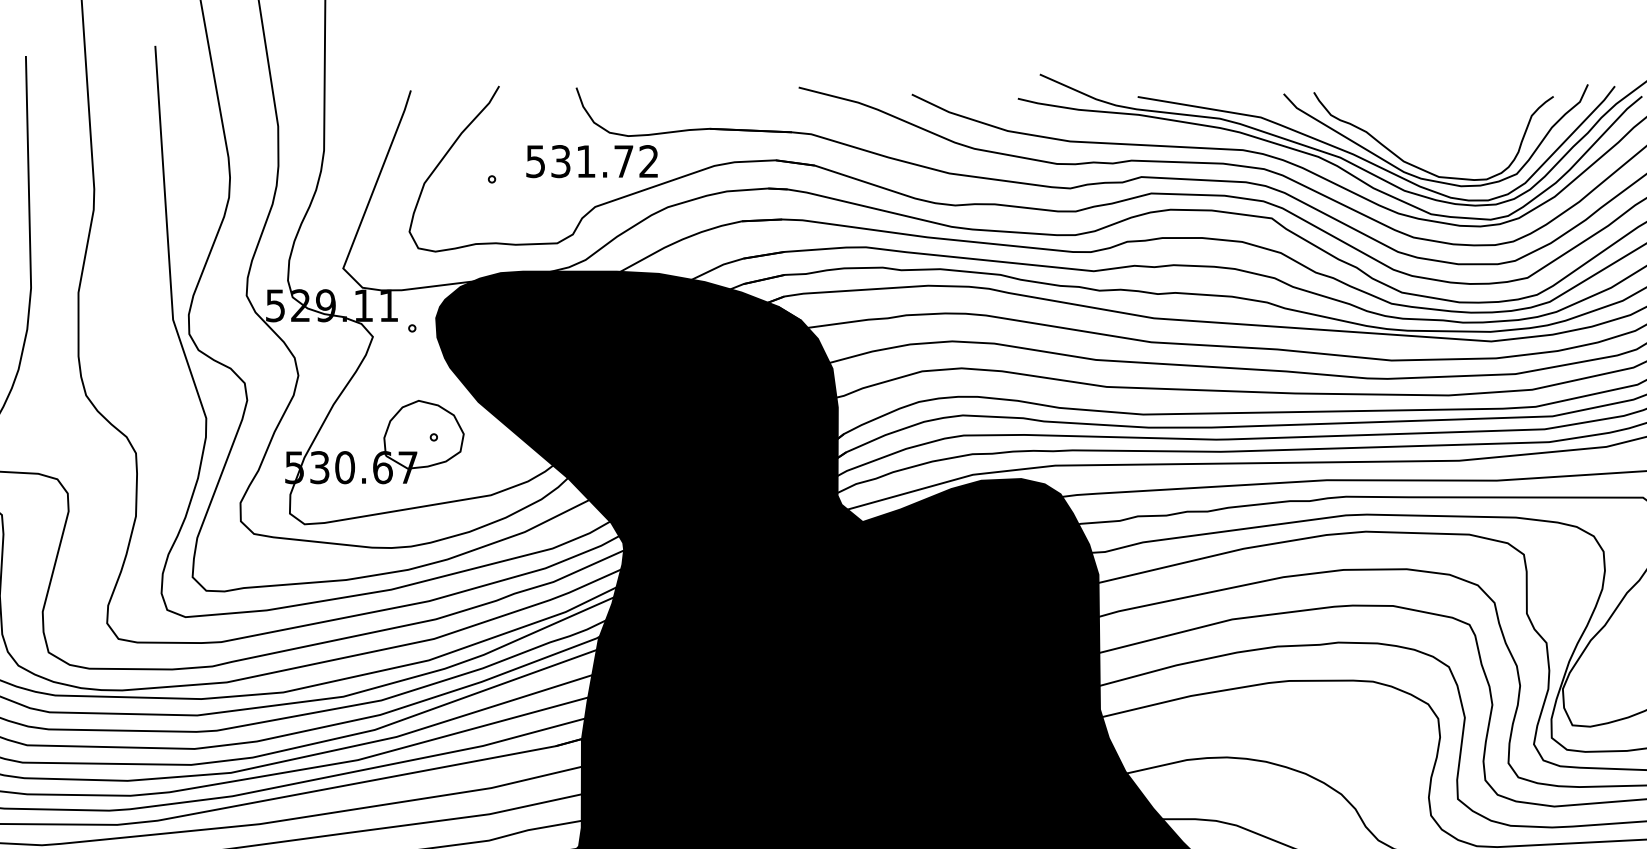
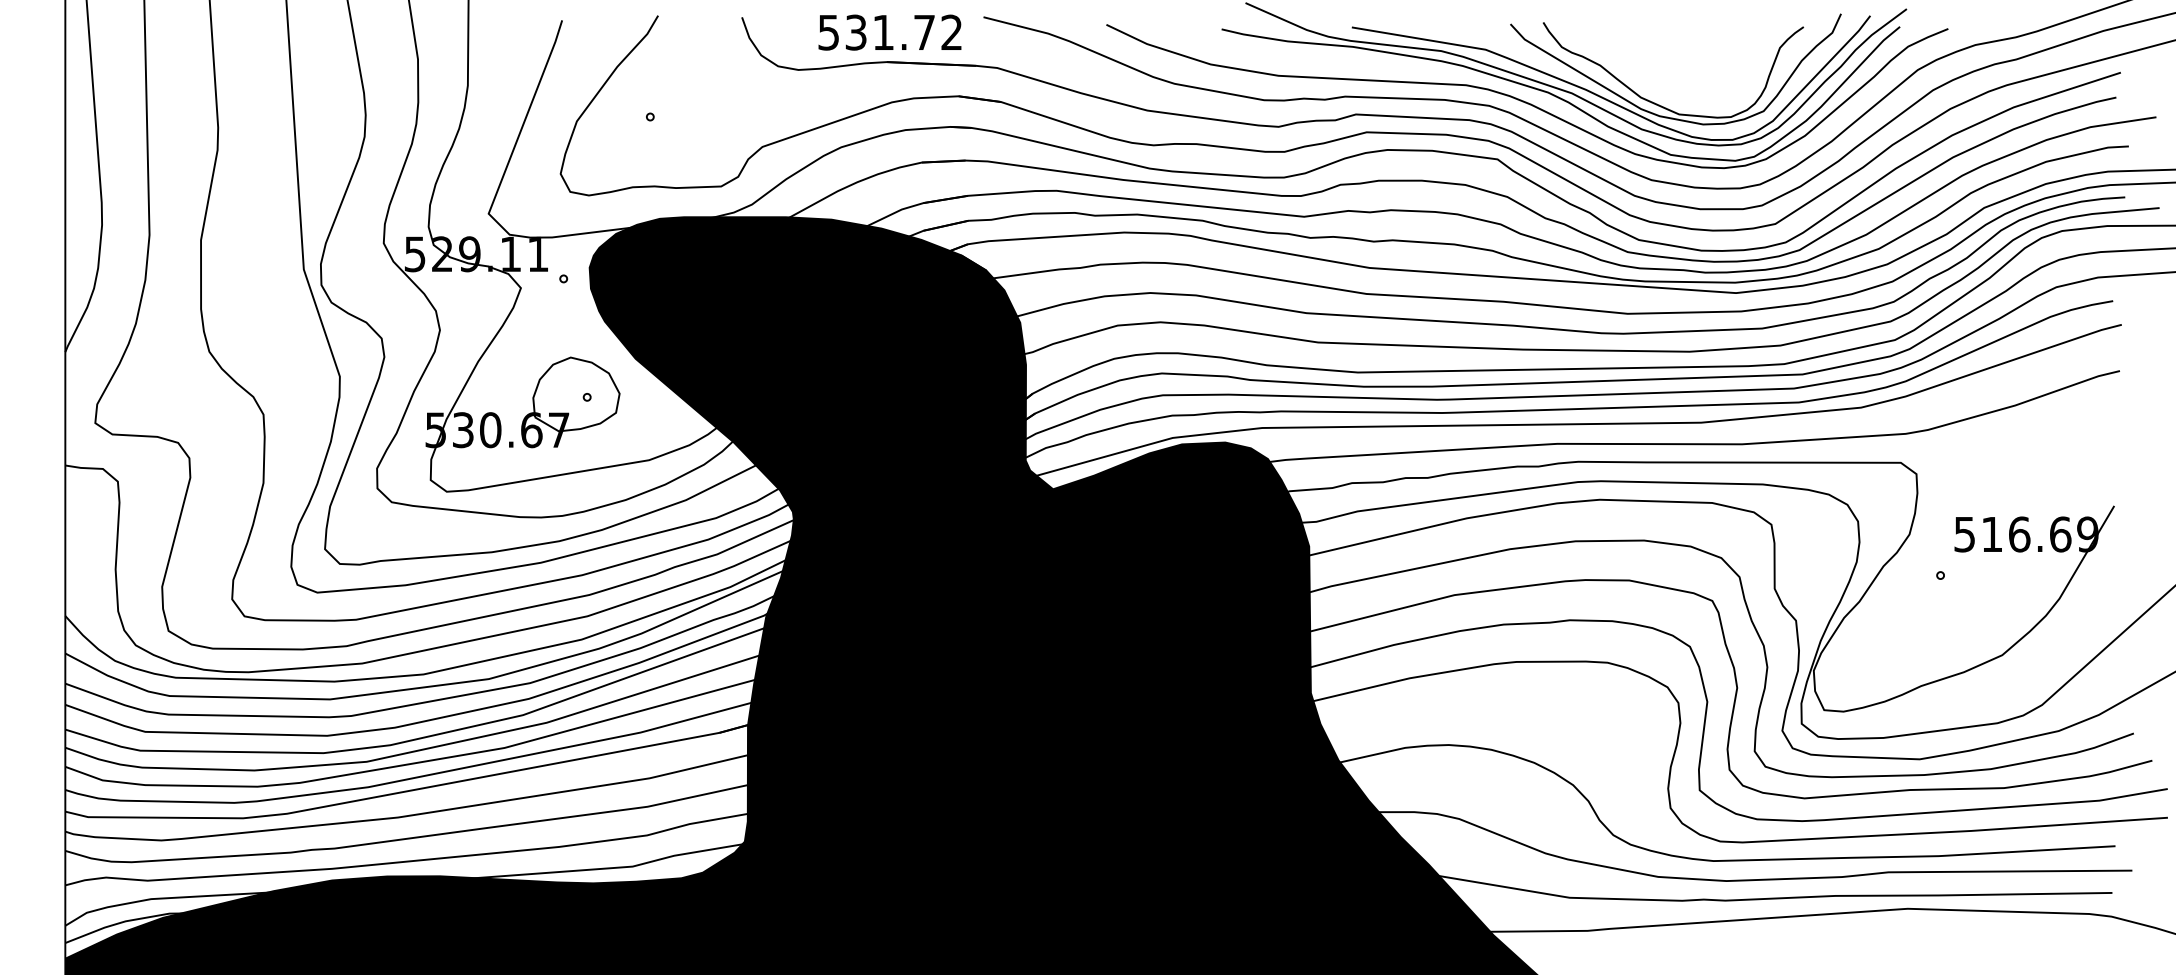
text: (591, 161) -> (889, 32), moved

